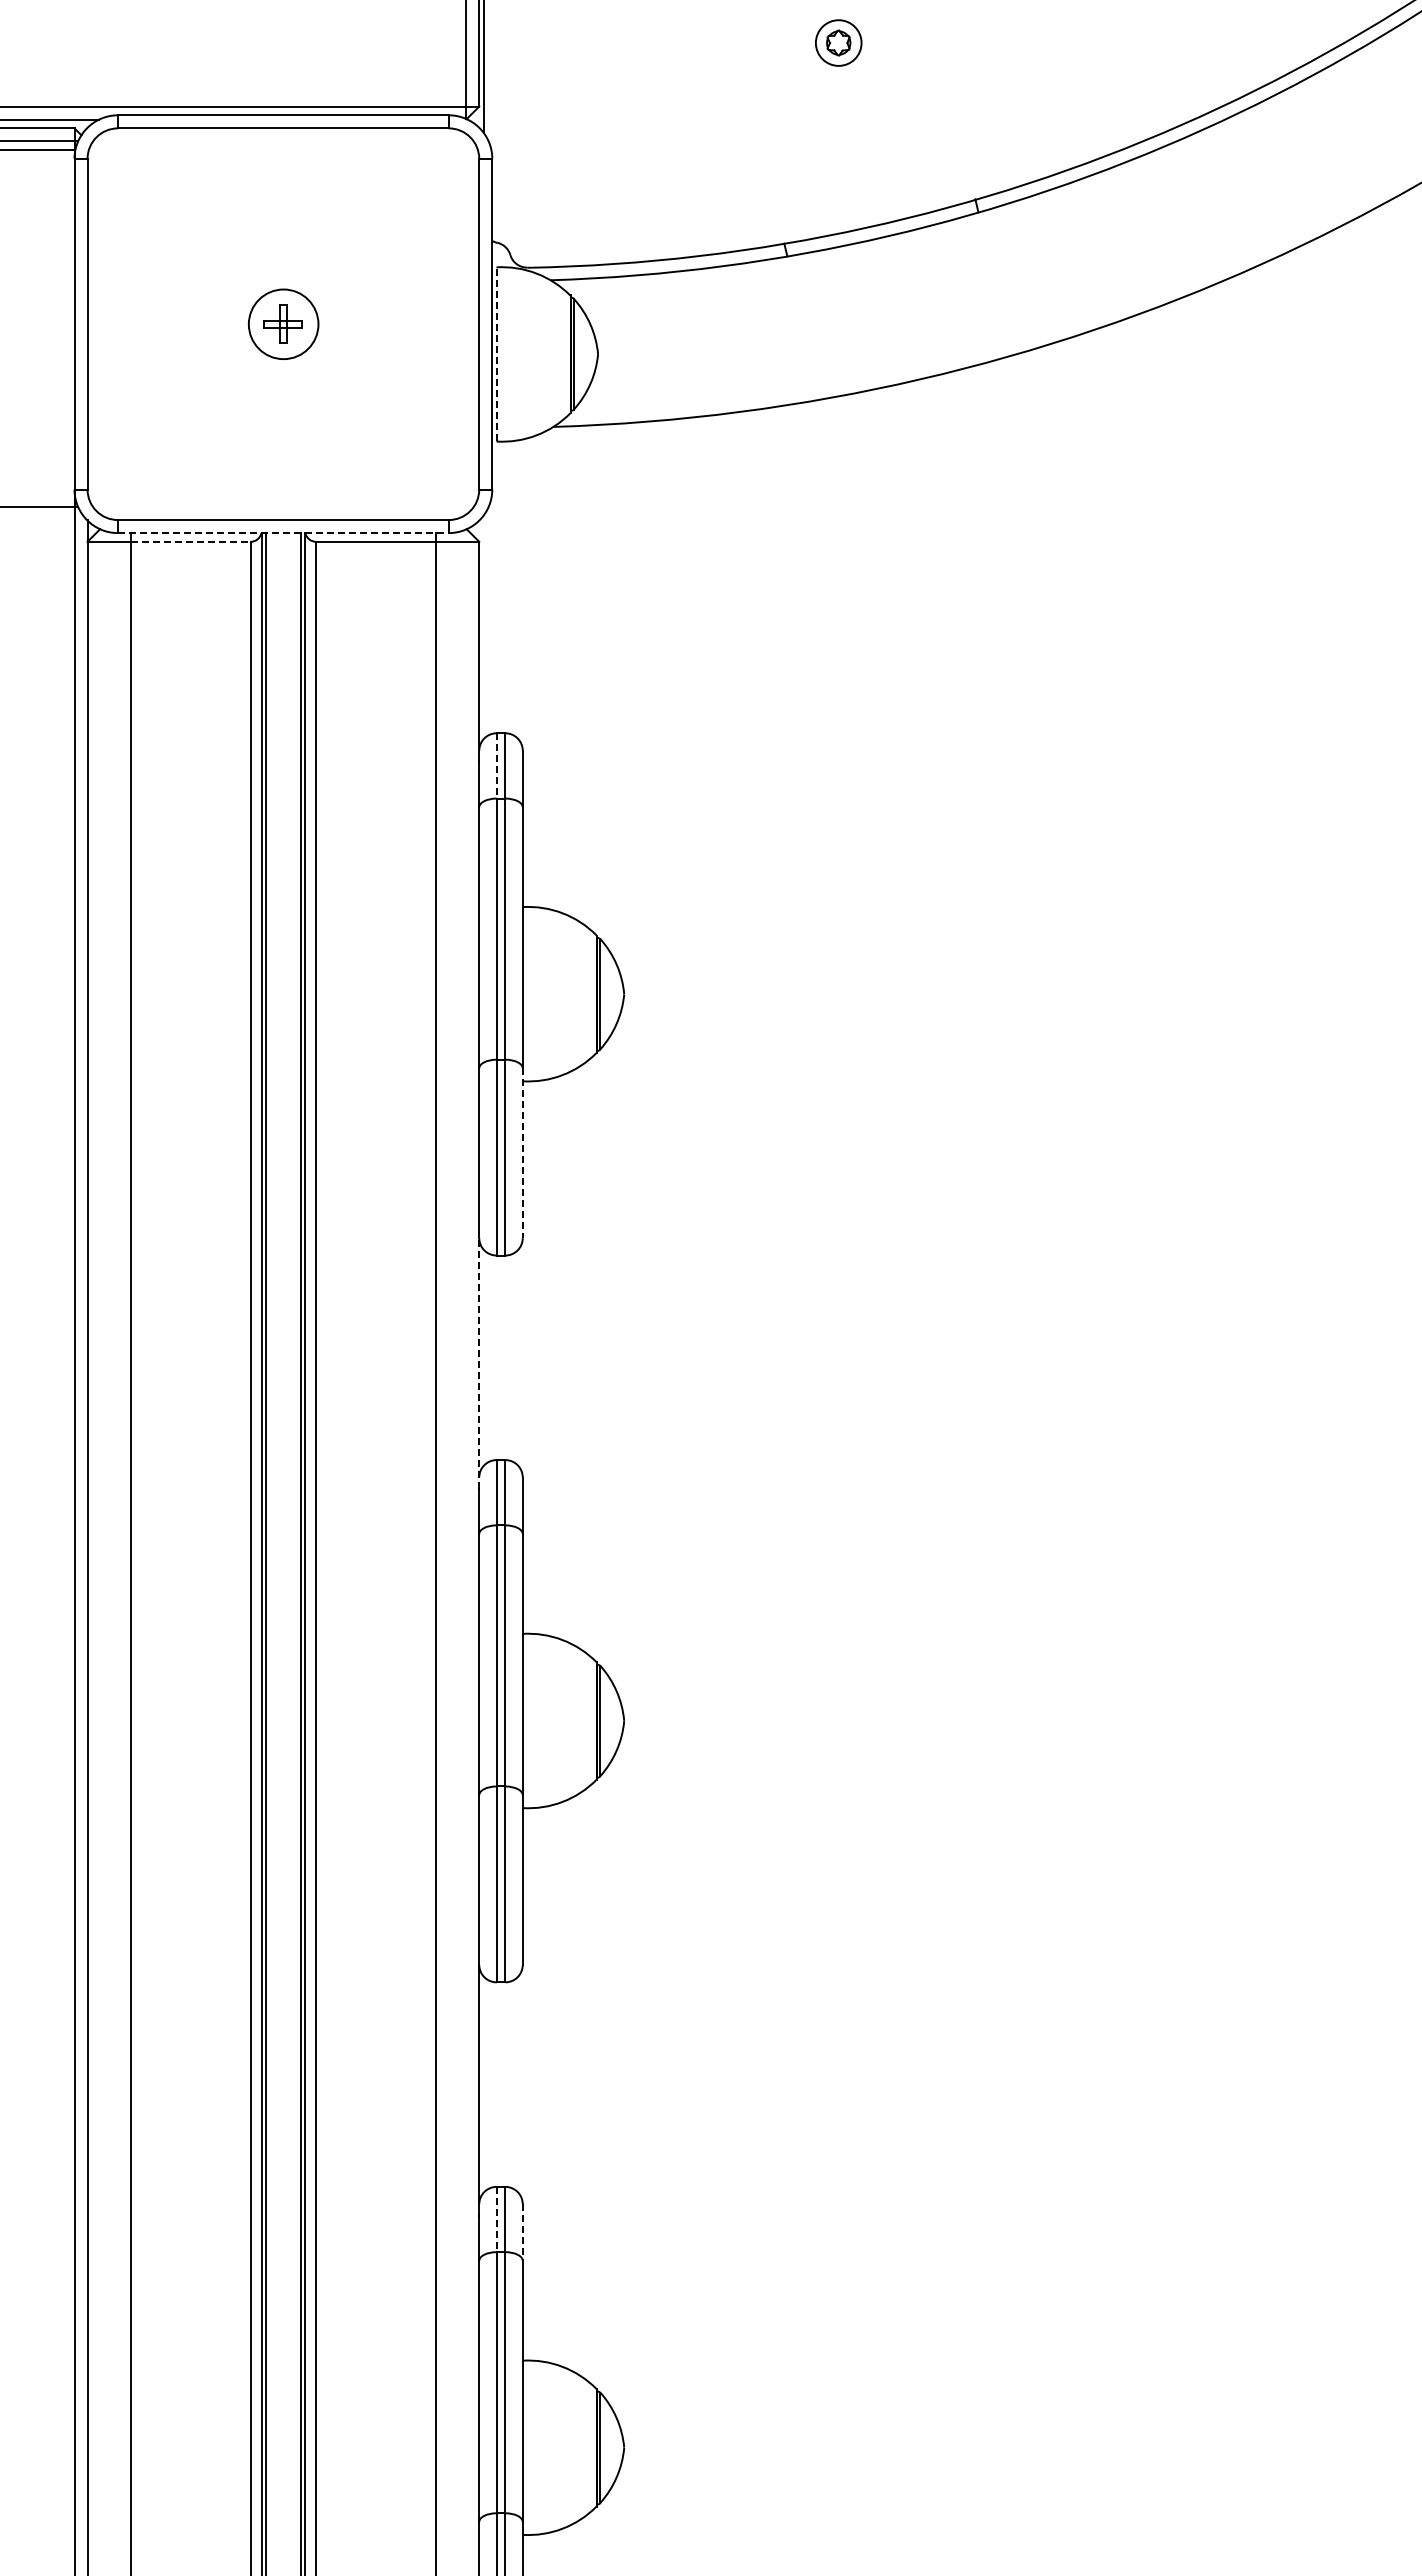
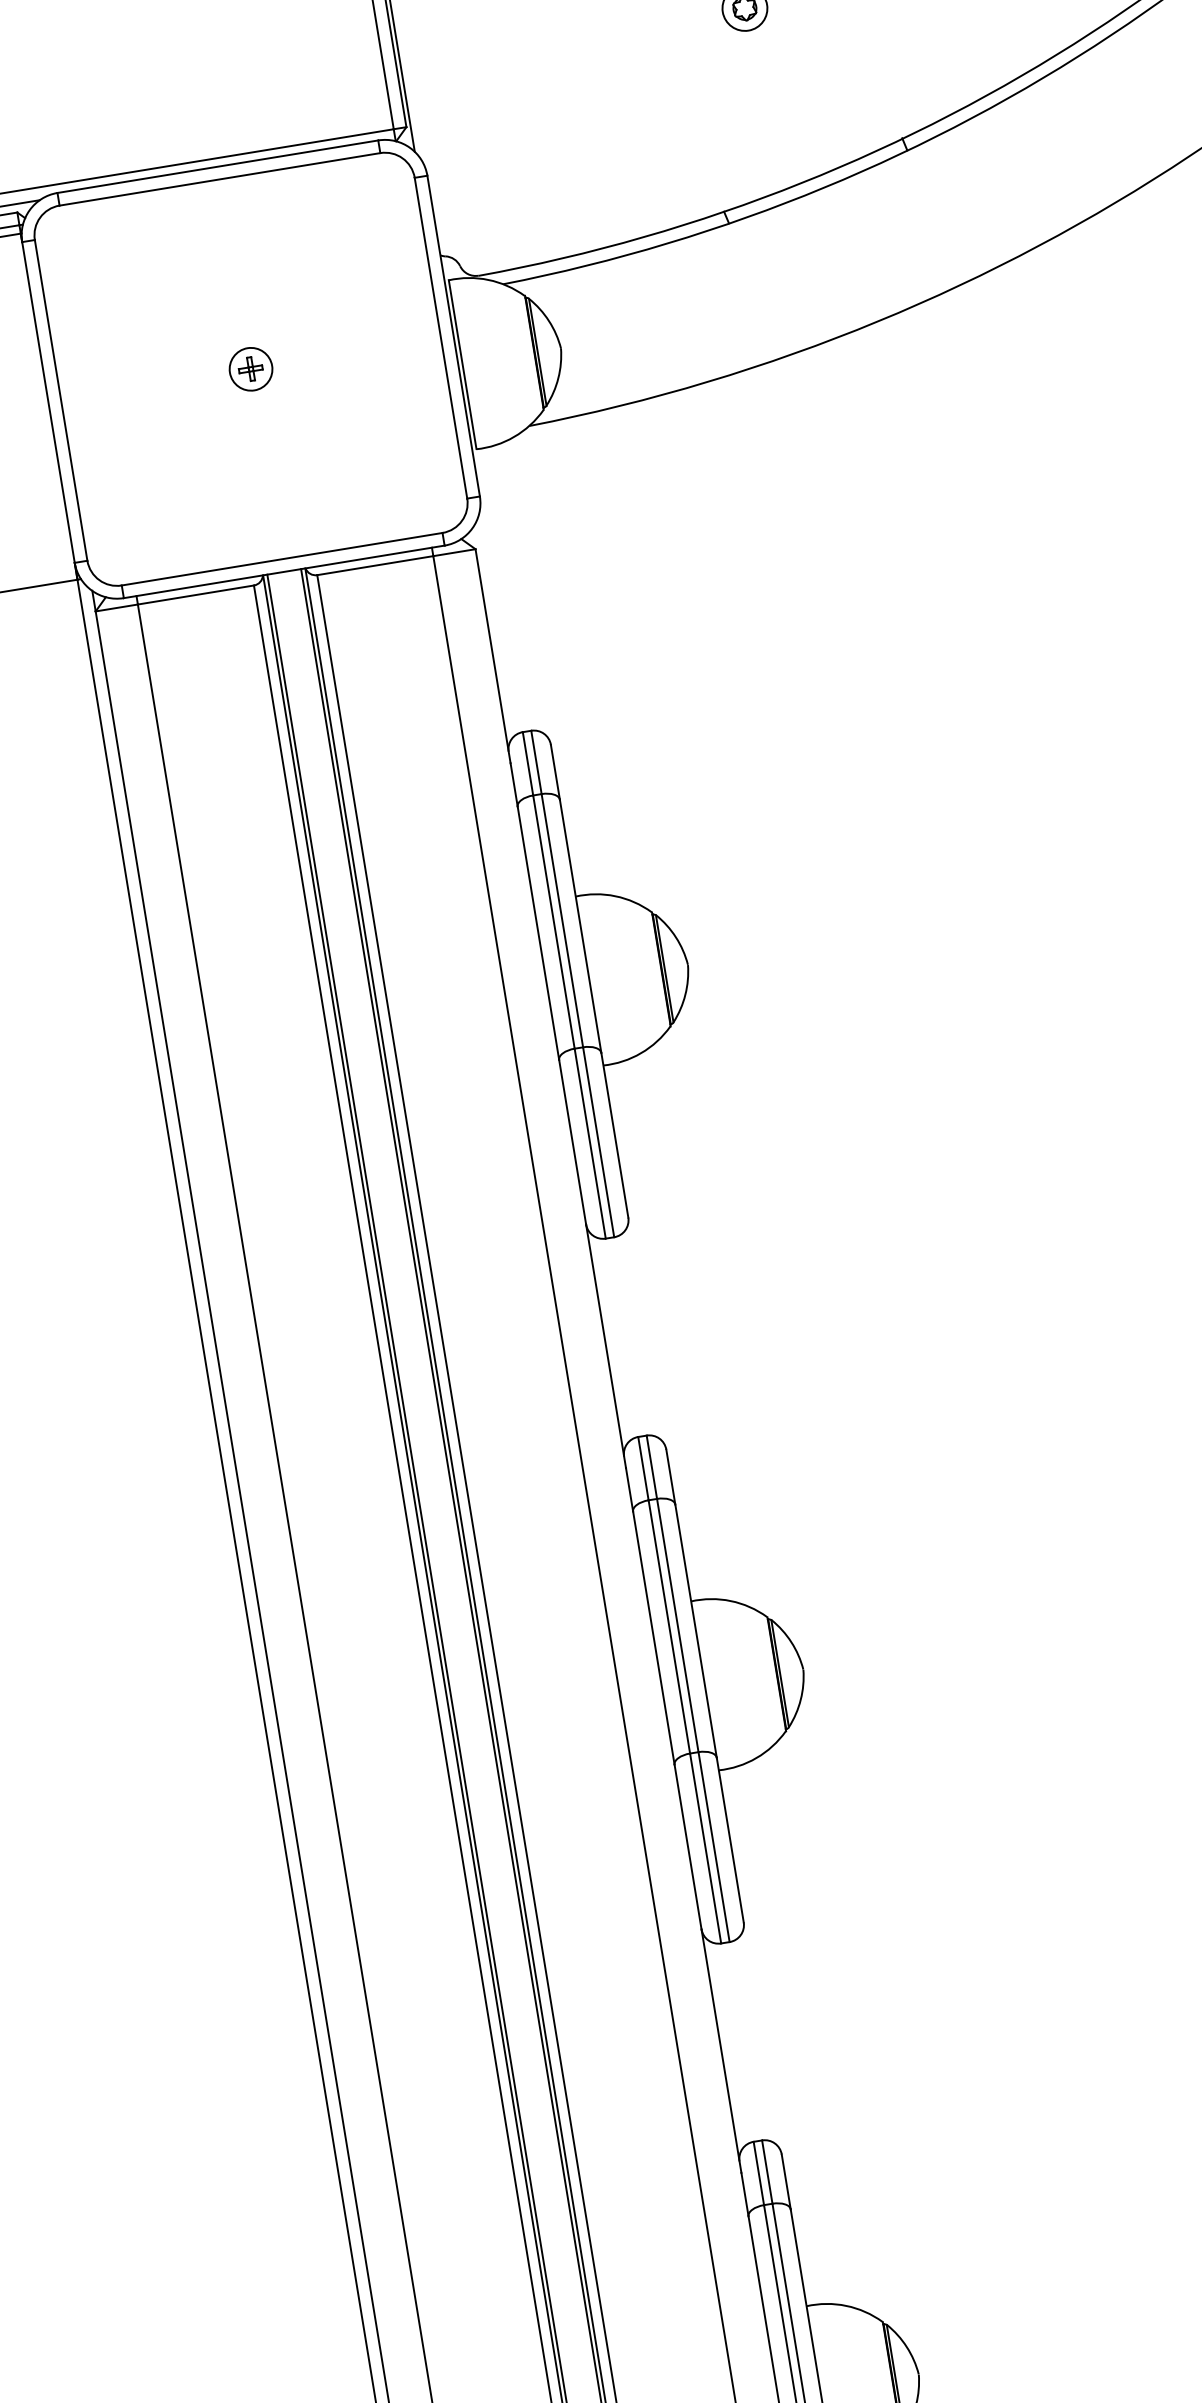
part: (282, 323) -> (250, 368), size x0.62
line: (496, 353) -> (462, 363), dashed -> solid
line: (283, 533) -> (284, 572), dashed -> solid
line: (190, 541) -> (195, 594), dashed -> solid
line: (496, 765) -> (527, 763), dashed -> solid
line: (522, 1153) -> (614, 1135), dashed -> solid
line: (479, 1363) -> (606, 1346), dashed -> solid
line: (496, 2219) -> (758, 2173), dashed -> solid
line: (522, 2233) -> (786, 2182), dashed -> solid

